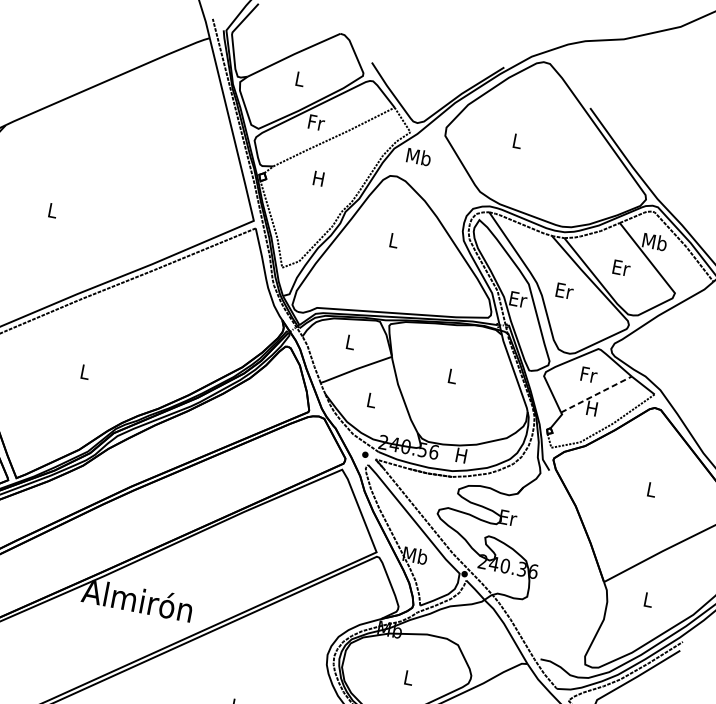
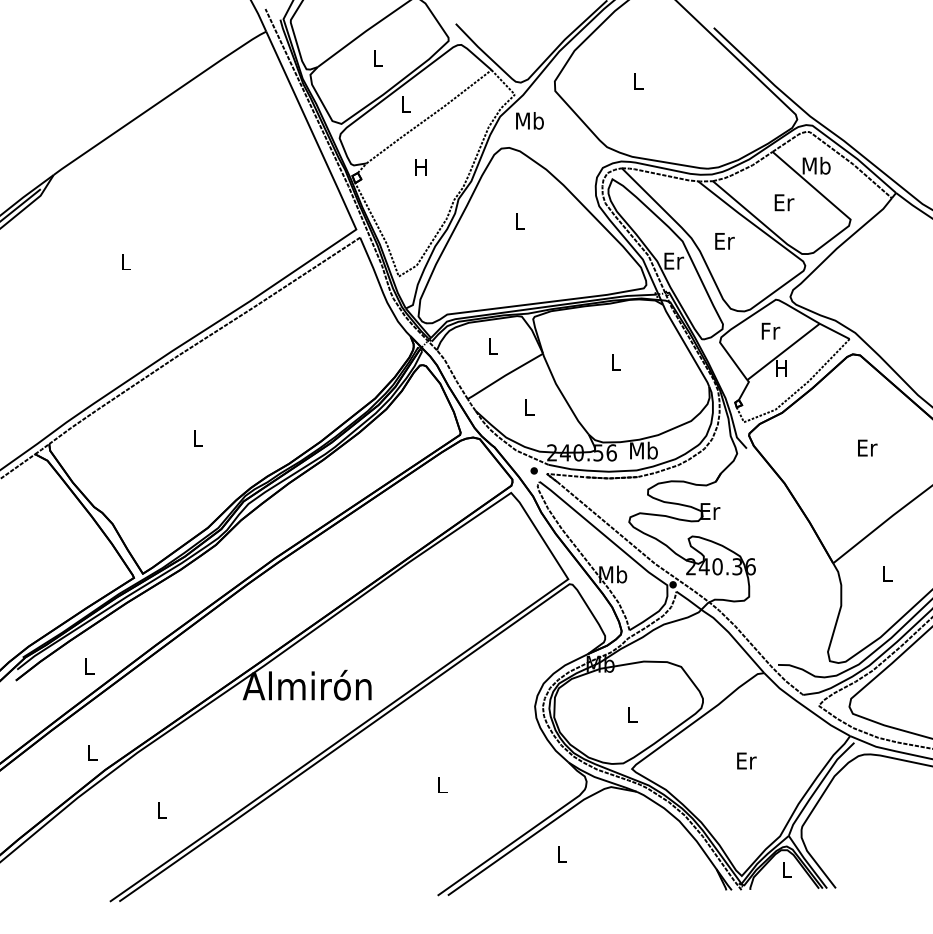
text: (316, 122) -> (406, 104), Fr -> L
line: (596, 394) -> (783, 351), dashed -> solid
text: (461, 455) -> (643, 450), H -> Mb
text: (652, 489) -> (867, 447), L -> Er

